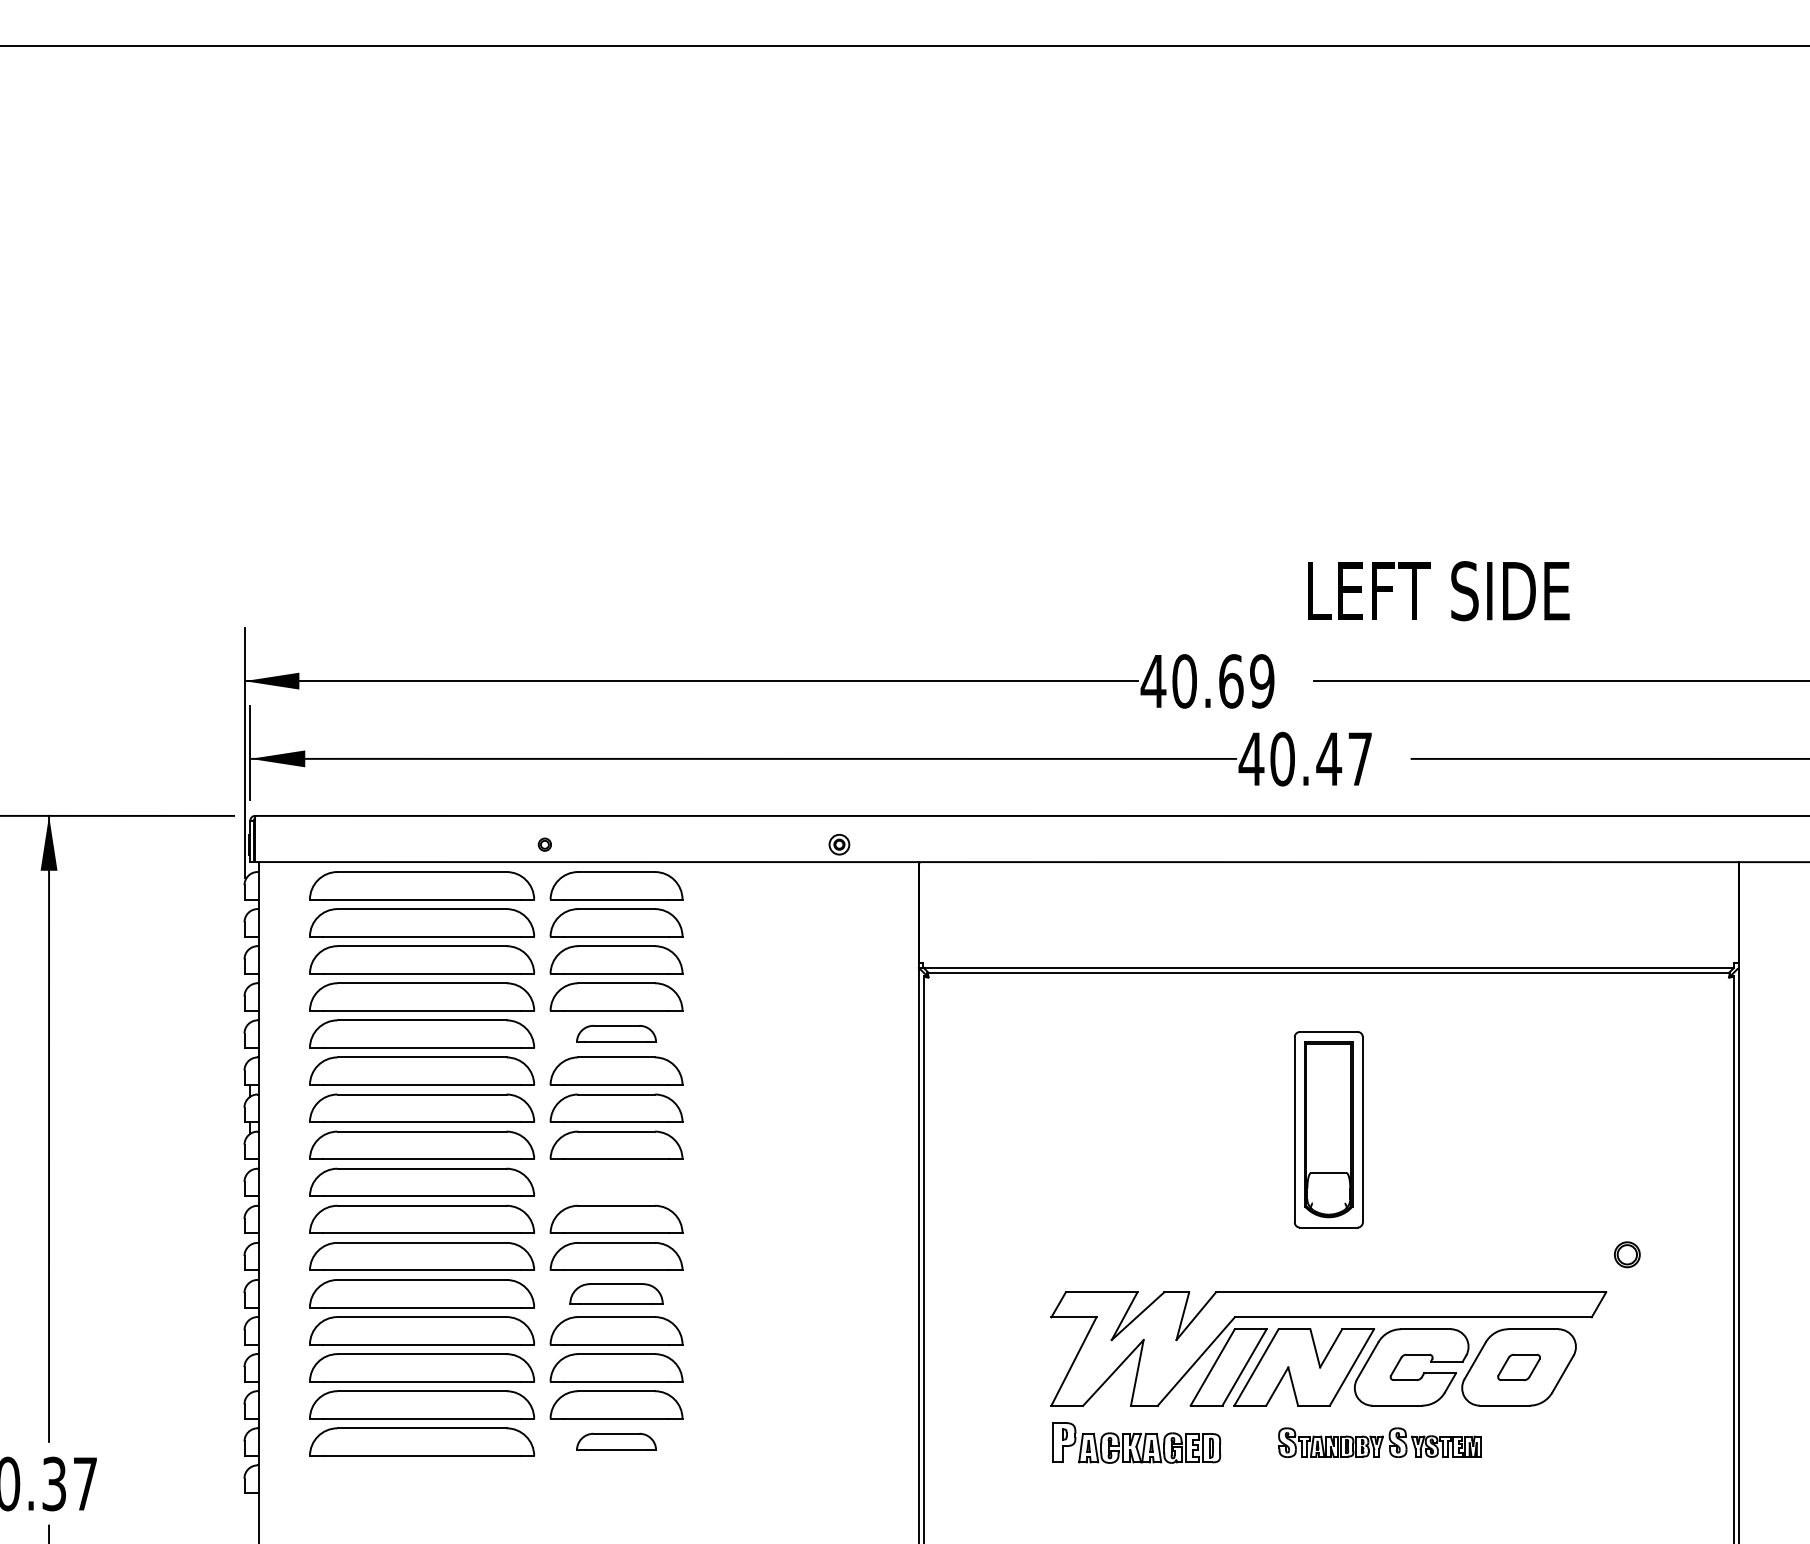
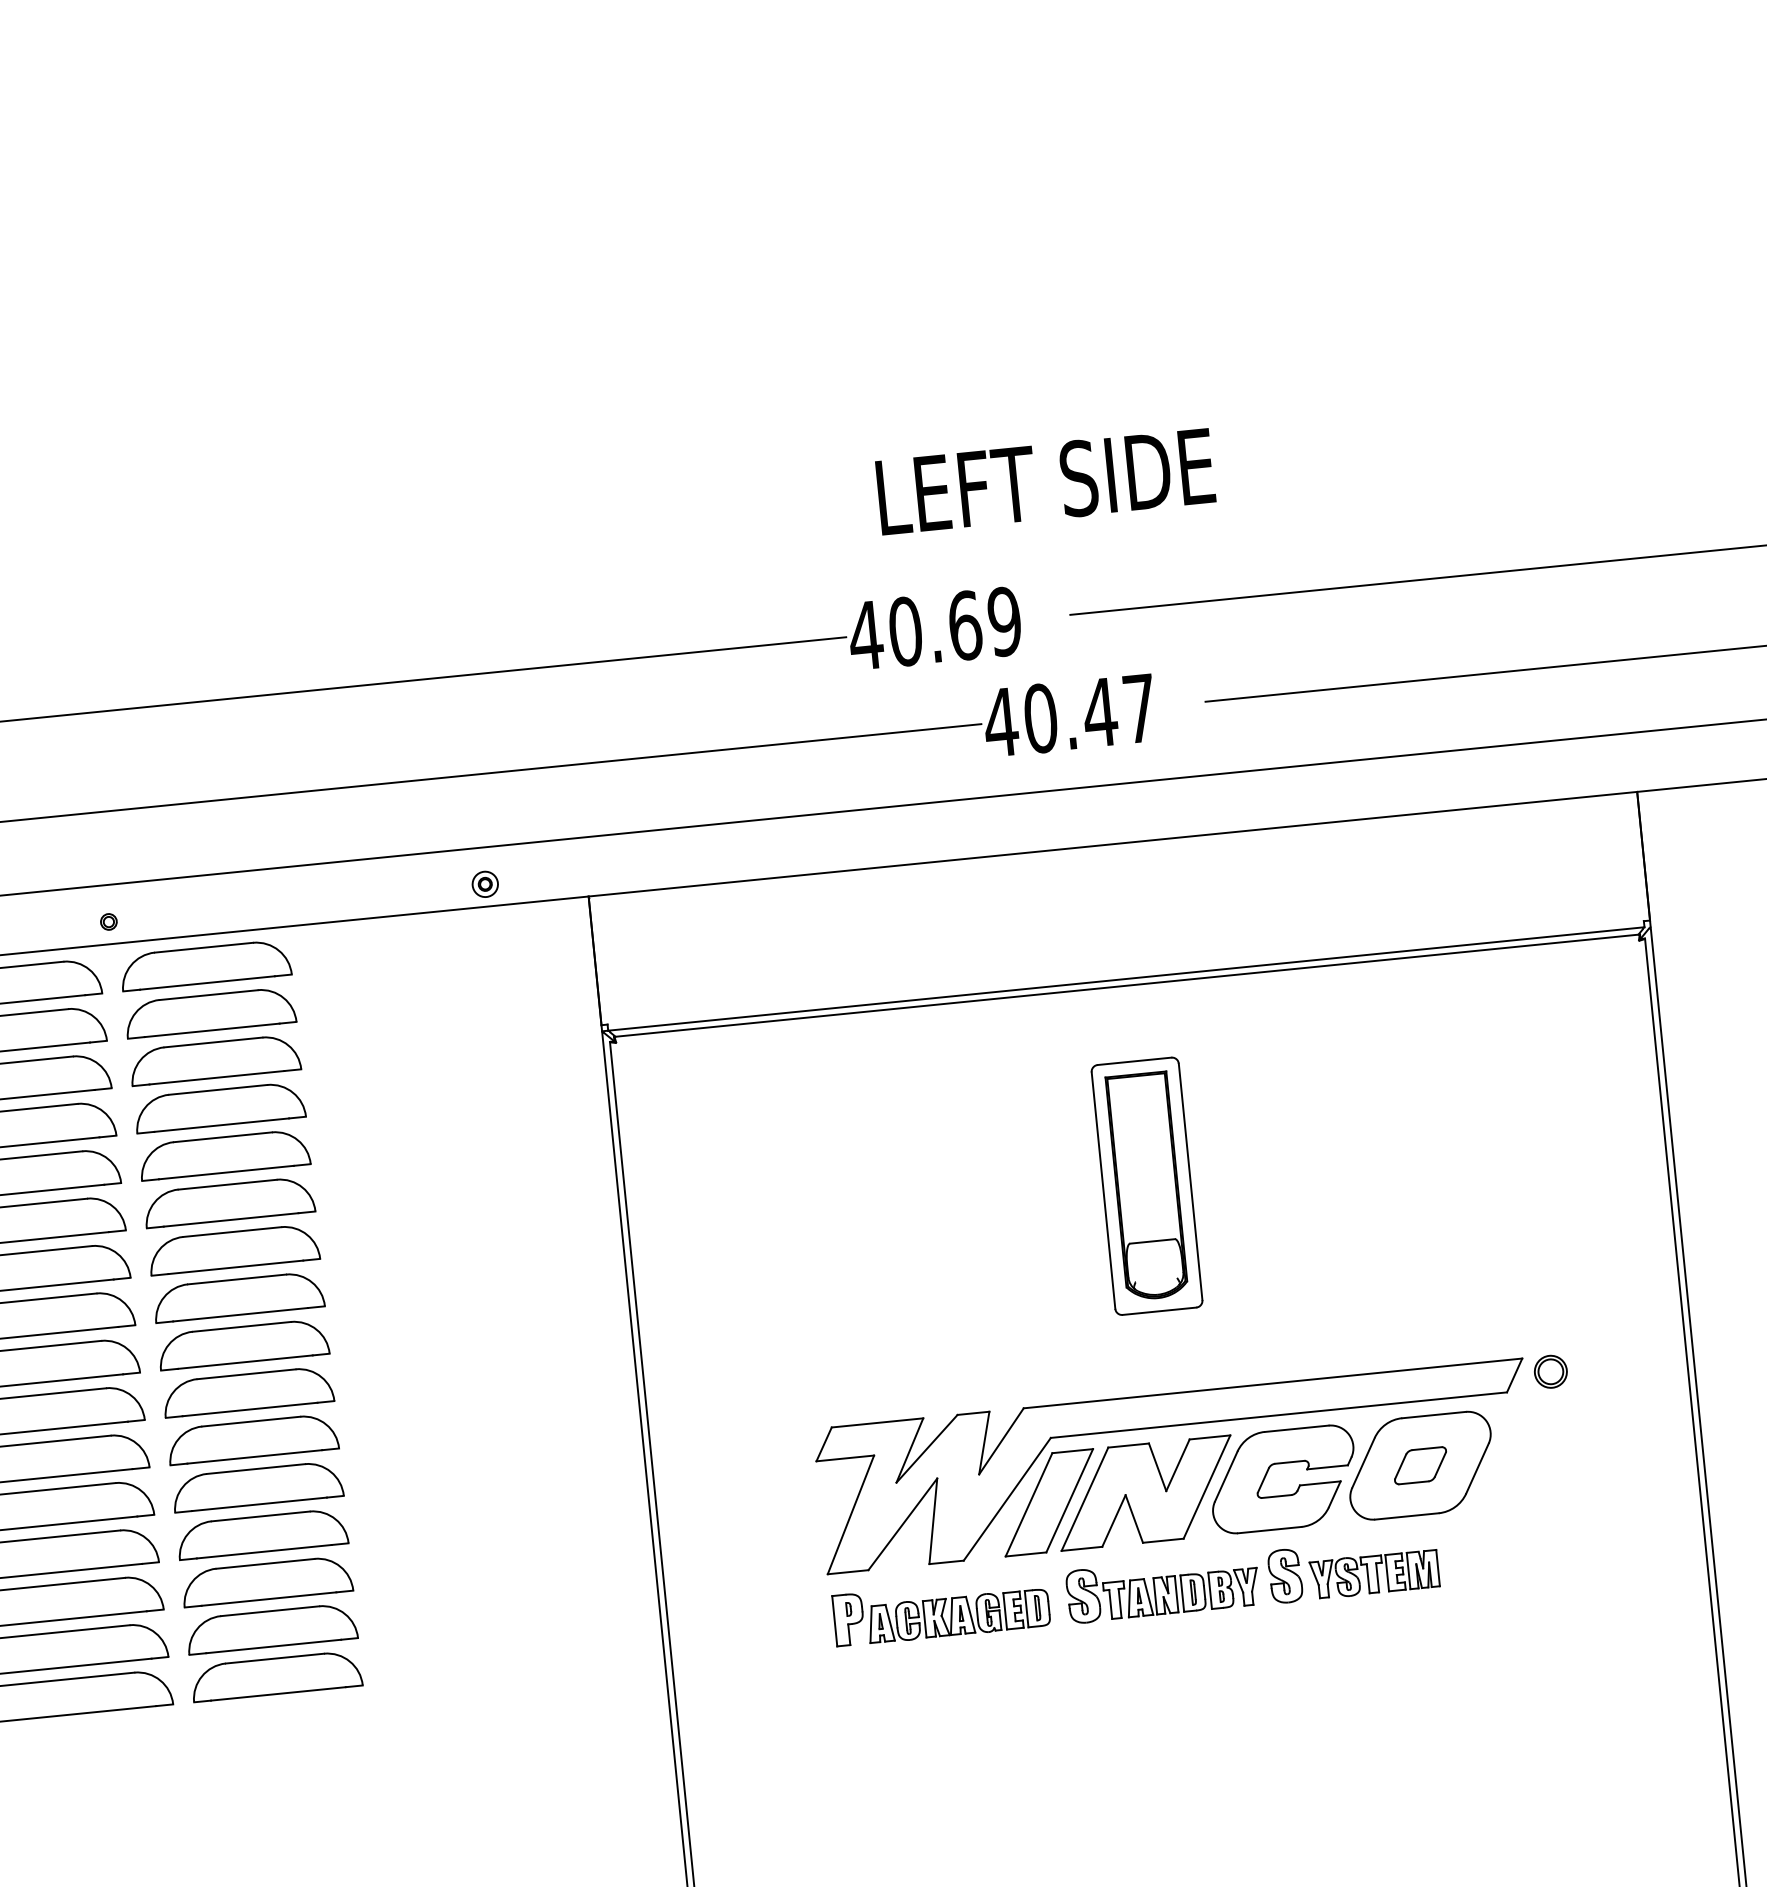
text: (1438, 591) -> (1045, 482), moved
part: (616, 1033) -> (224, 1154), size x1.67
part: (616, 1181) -> (243, 1343), added
part: (1627, 1254) -> (1551, 1371), moved
part: (616, 1293) -> (257, 1486), size x1.43
part: (616, 1441) -> (276, 1675), size x1.67
part: (1379, 1442) -> (1251, 1579), size x1.43

